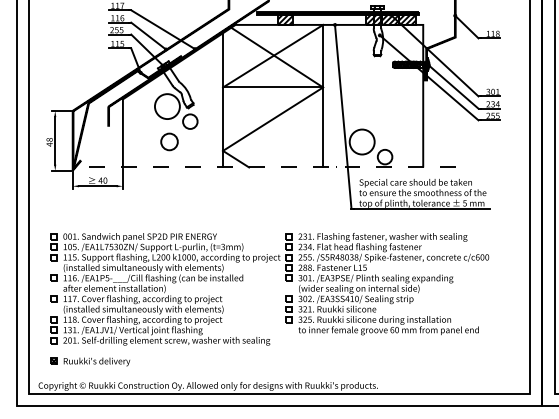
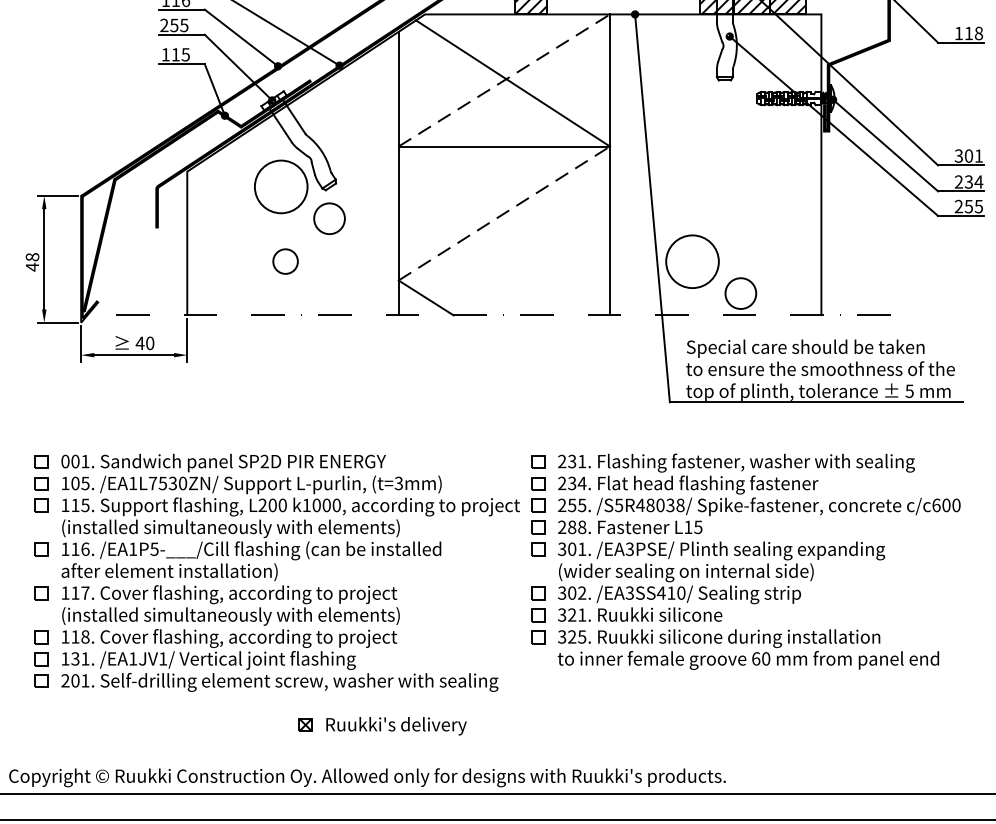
line: (273, 55) -> (505, 78), solid -> dashed
line: (273, 118) -> (505, 212), solid -> dashed
circle: (169, 141) -> (285, 260), size x0.7
part: (90, 361) -> (382, 725), moved

